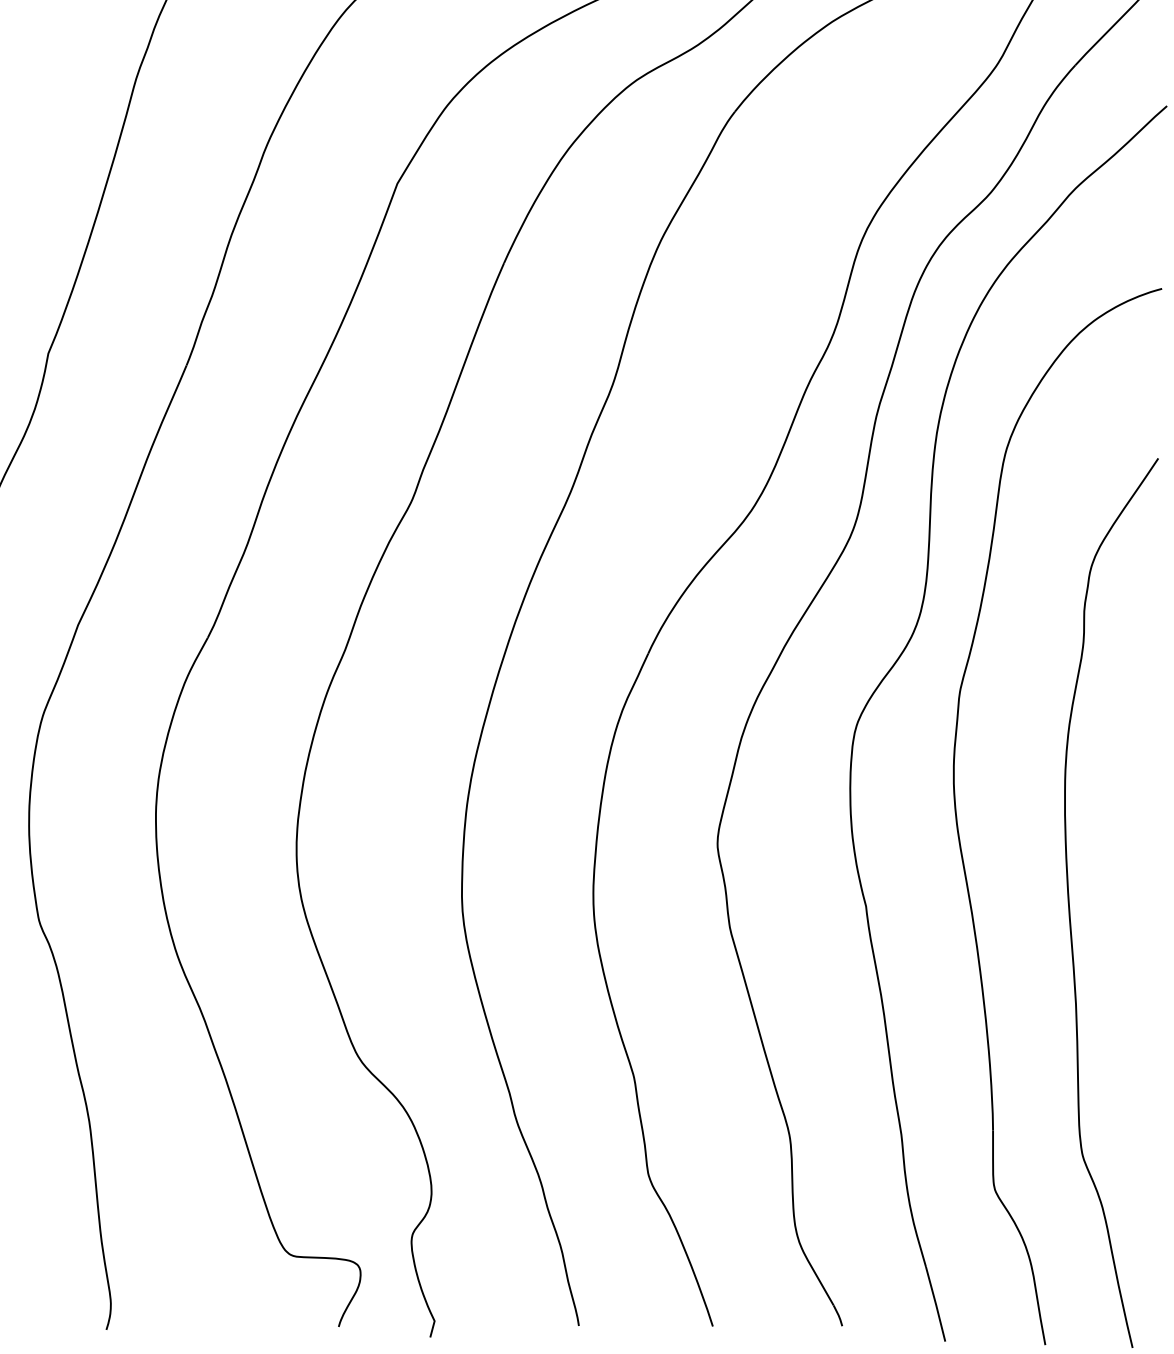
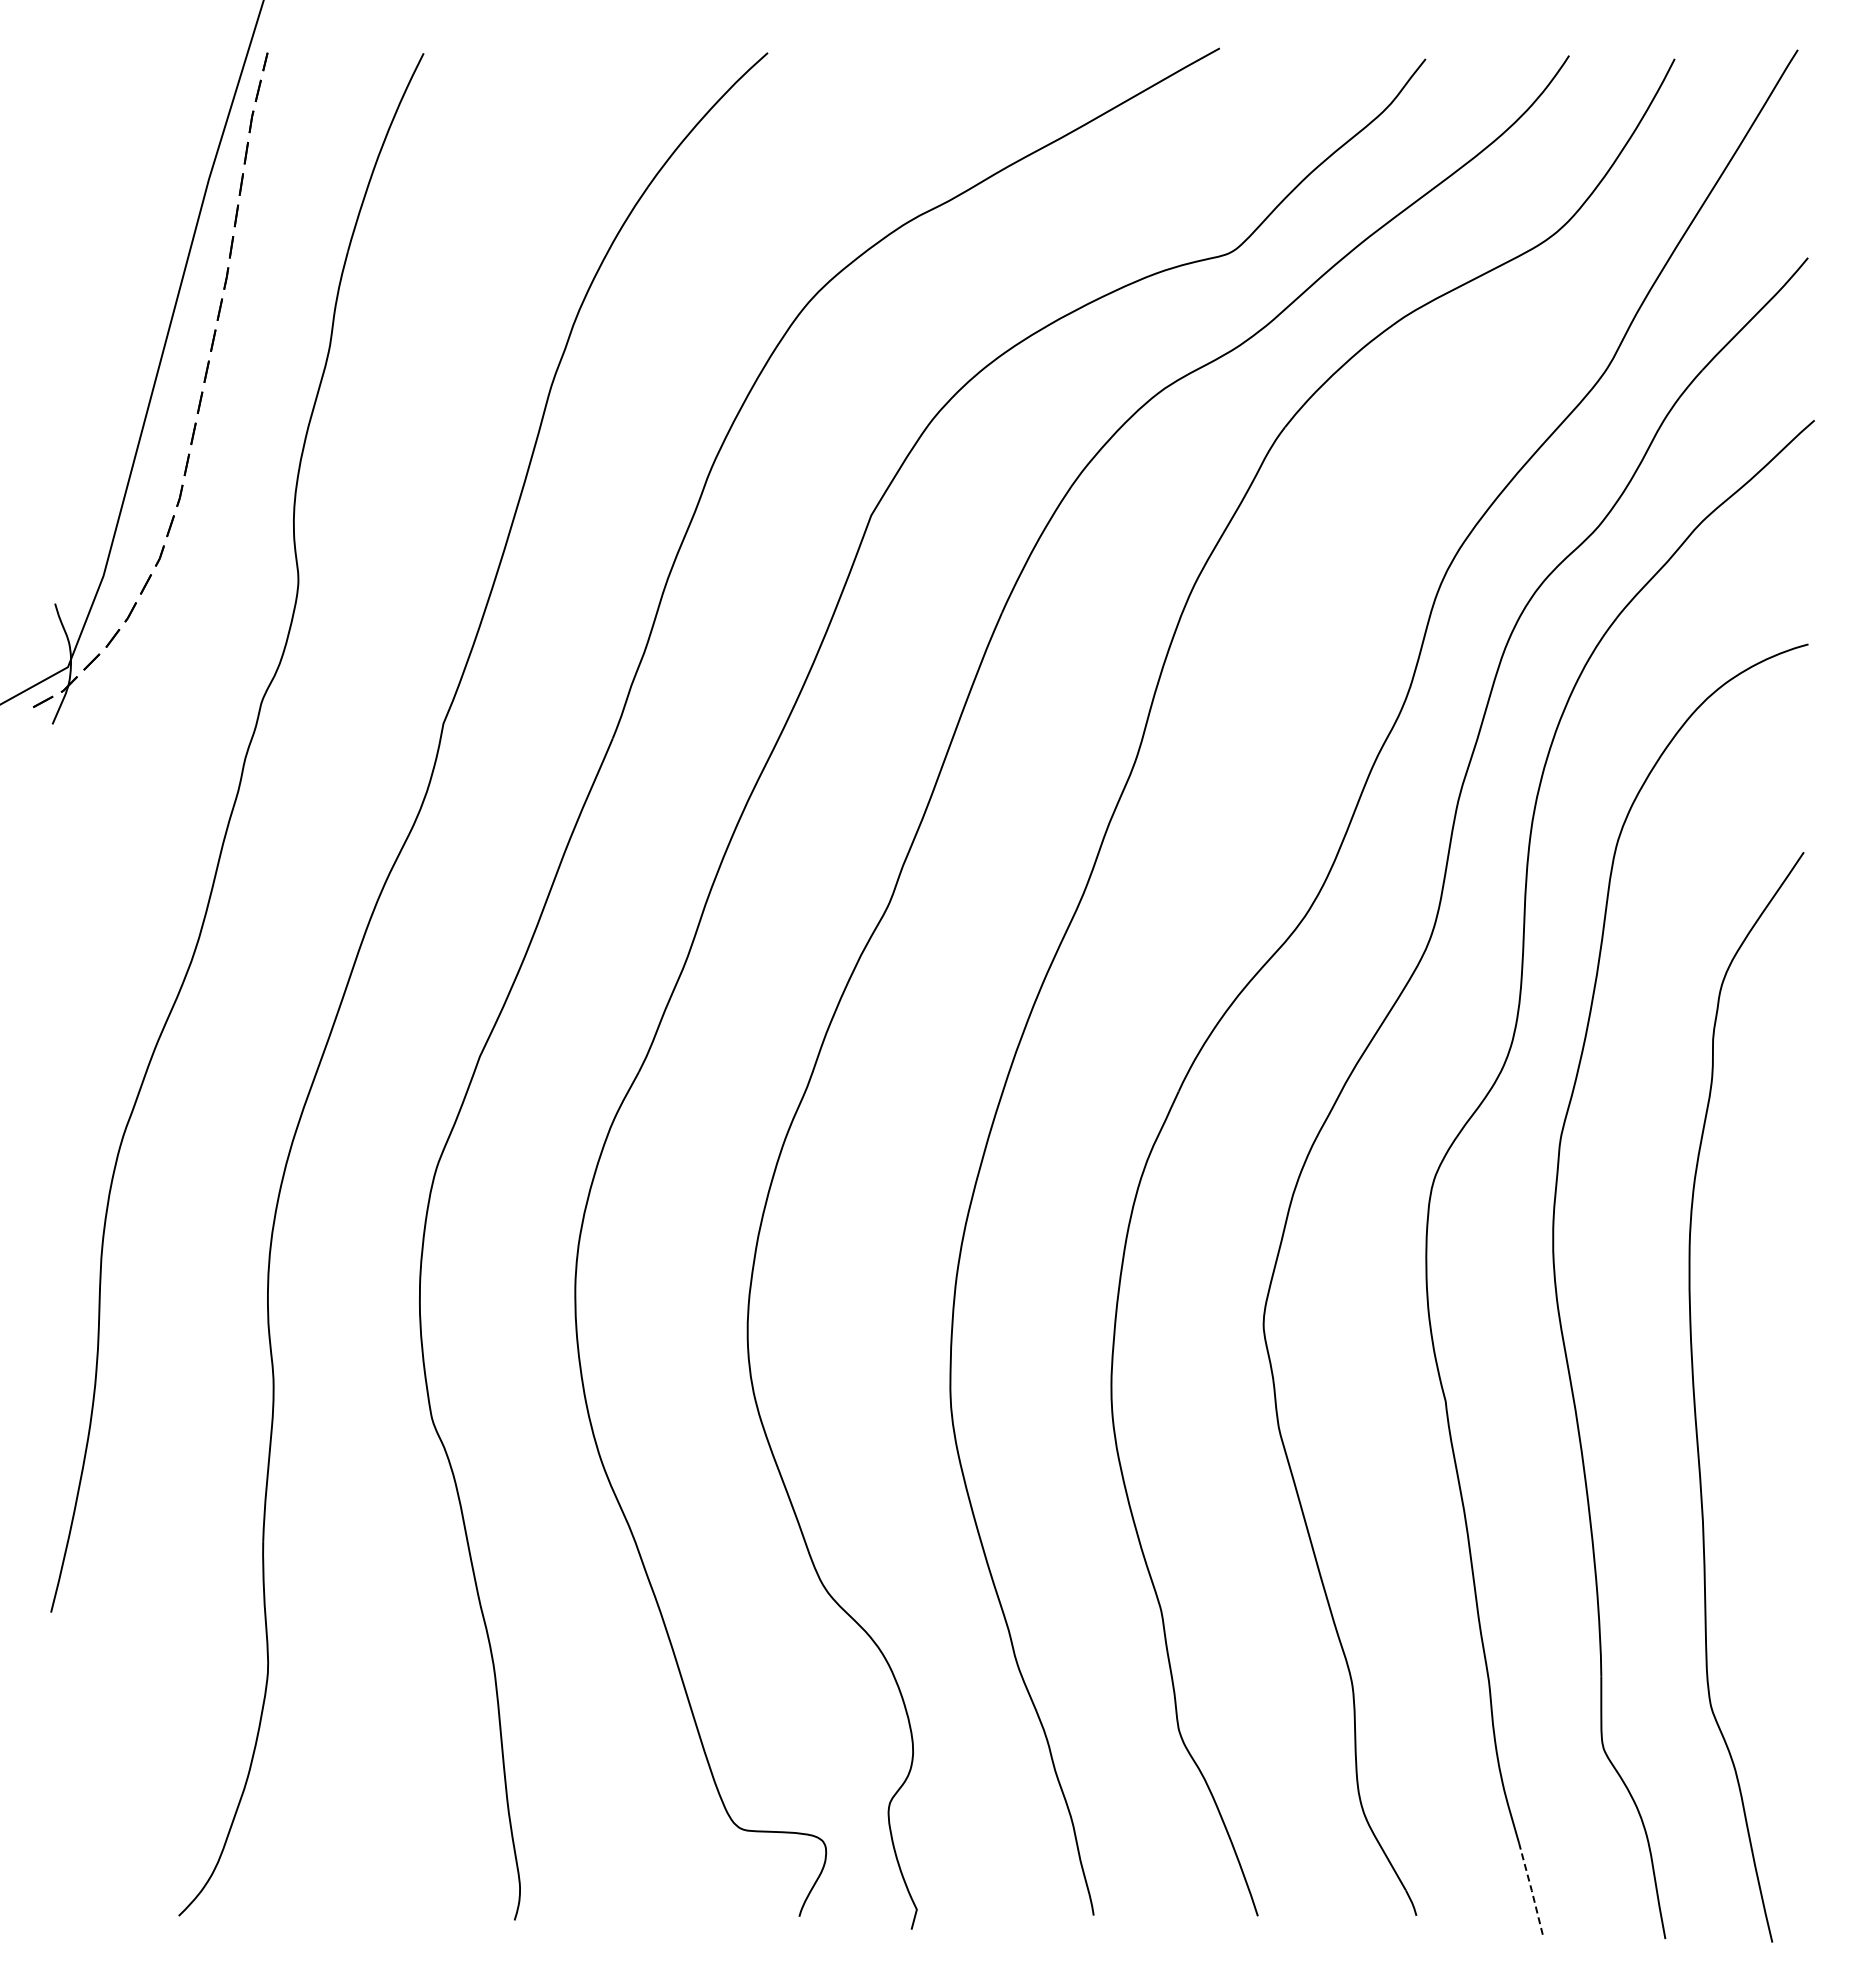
line: (936, 1304) -> (1531, 1889), solid -> dashed

